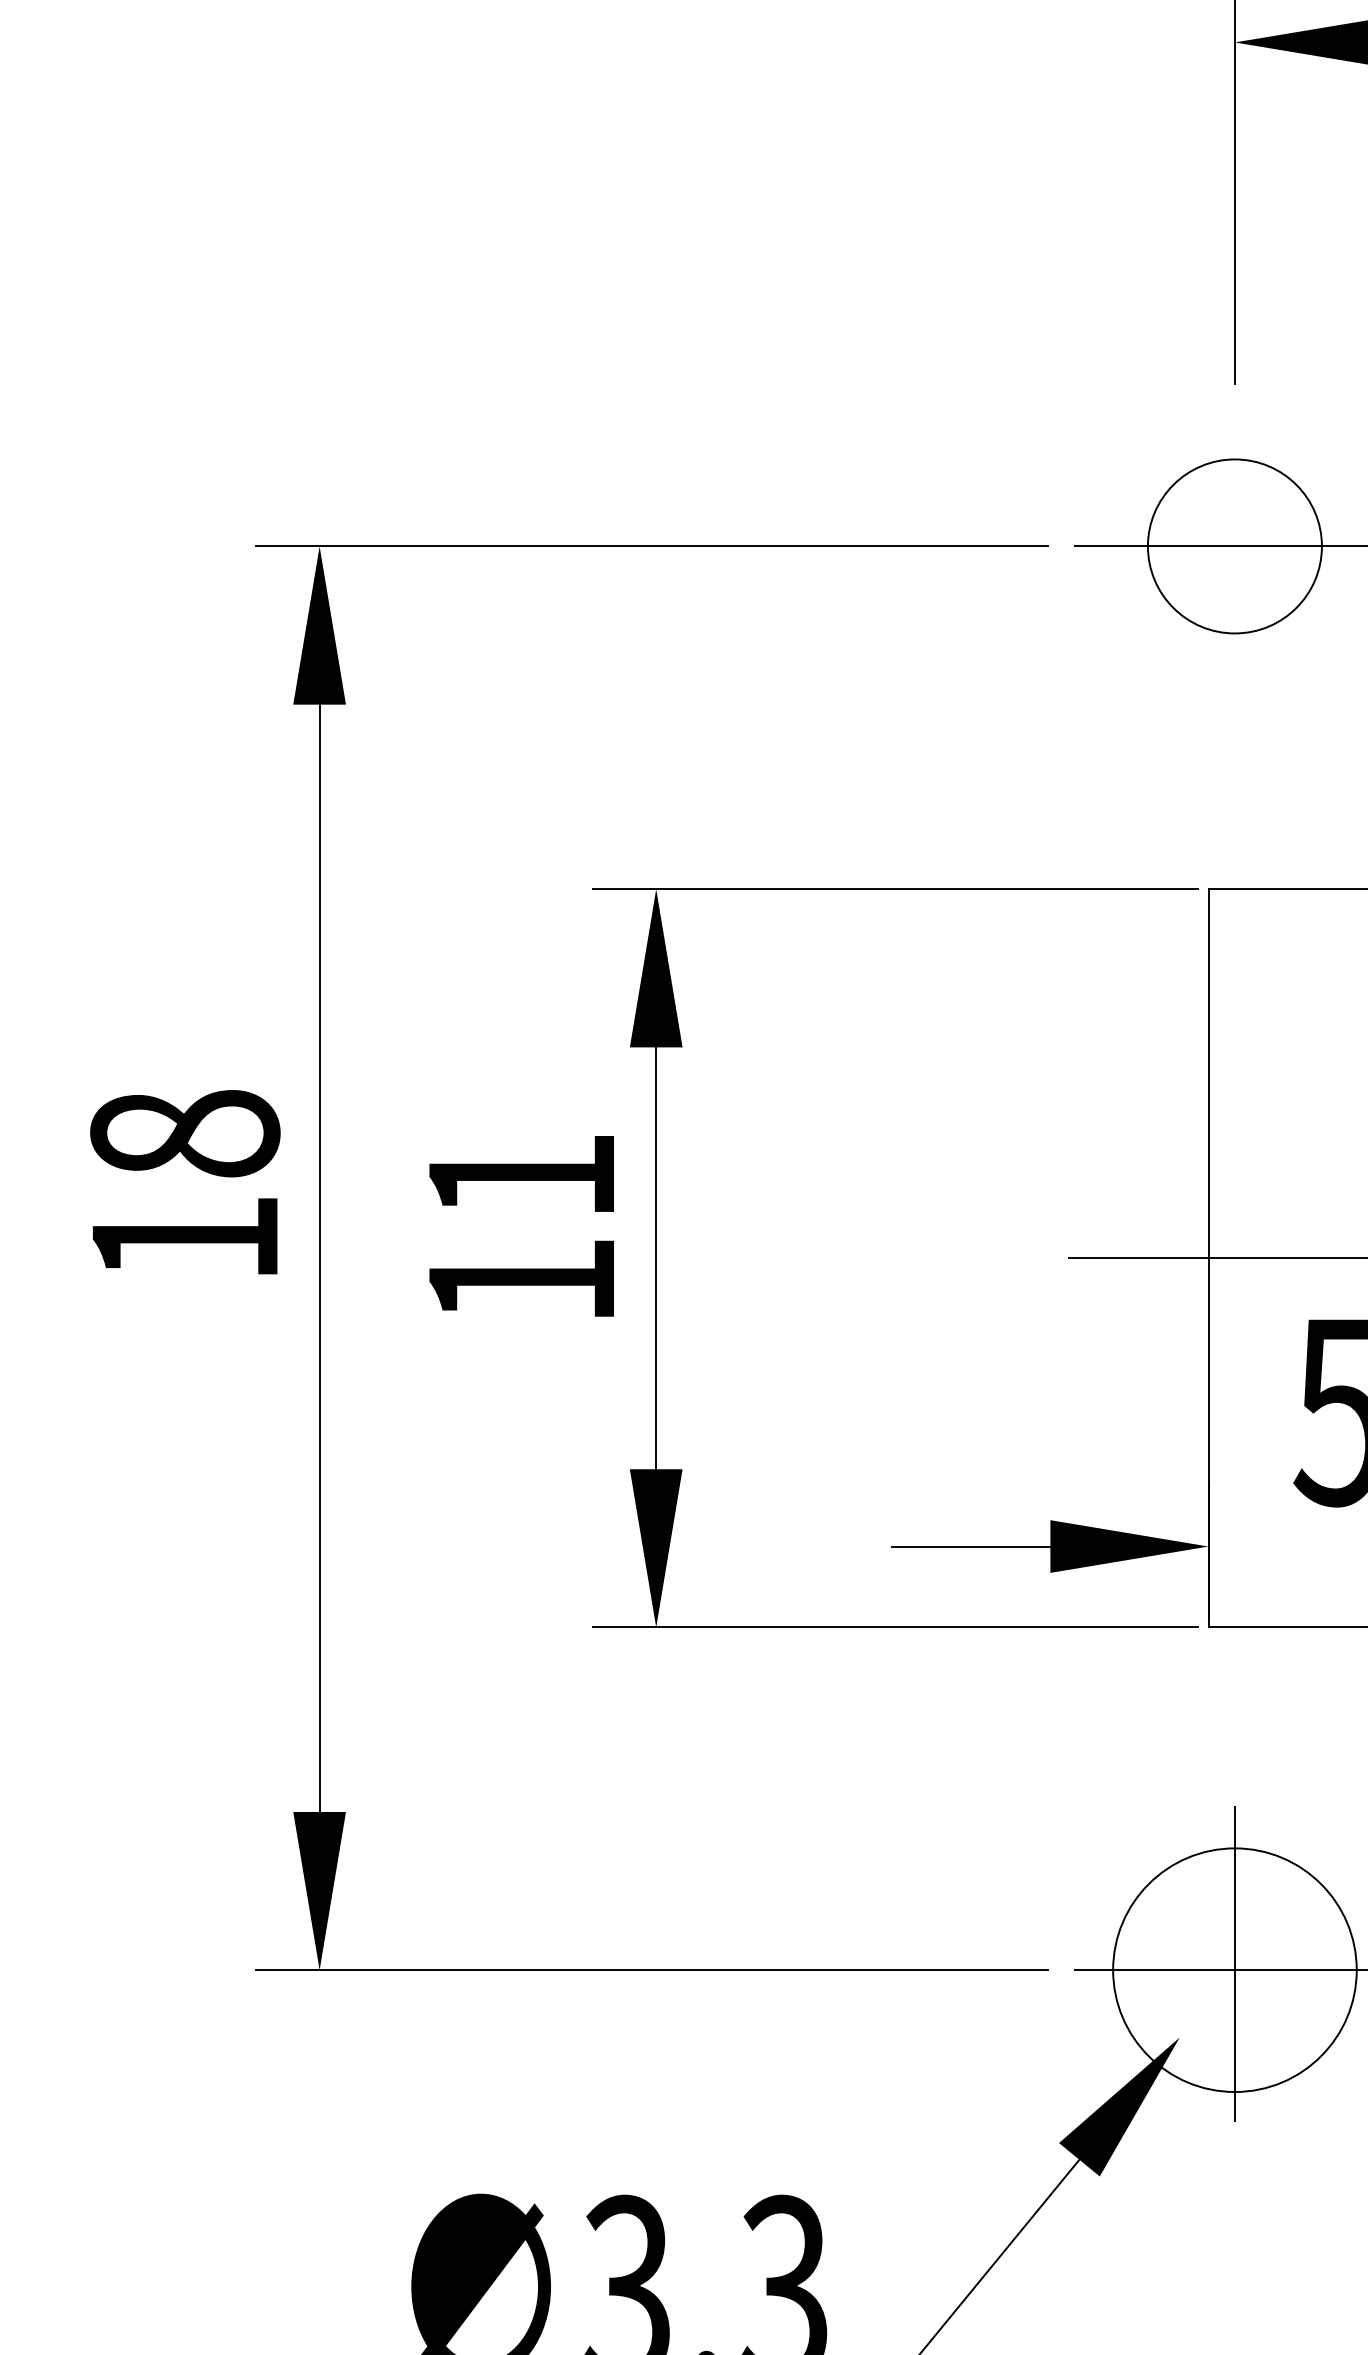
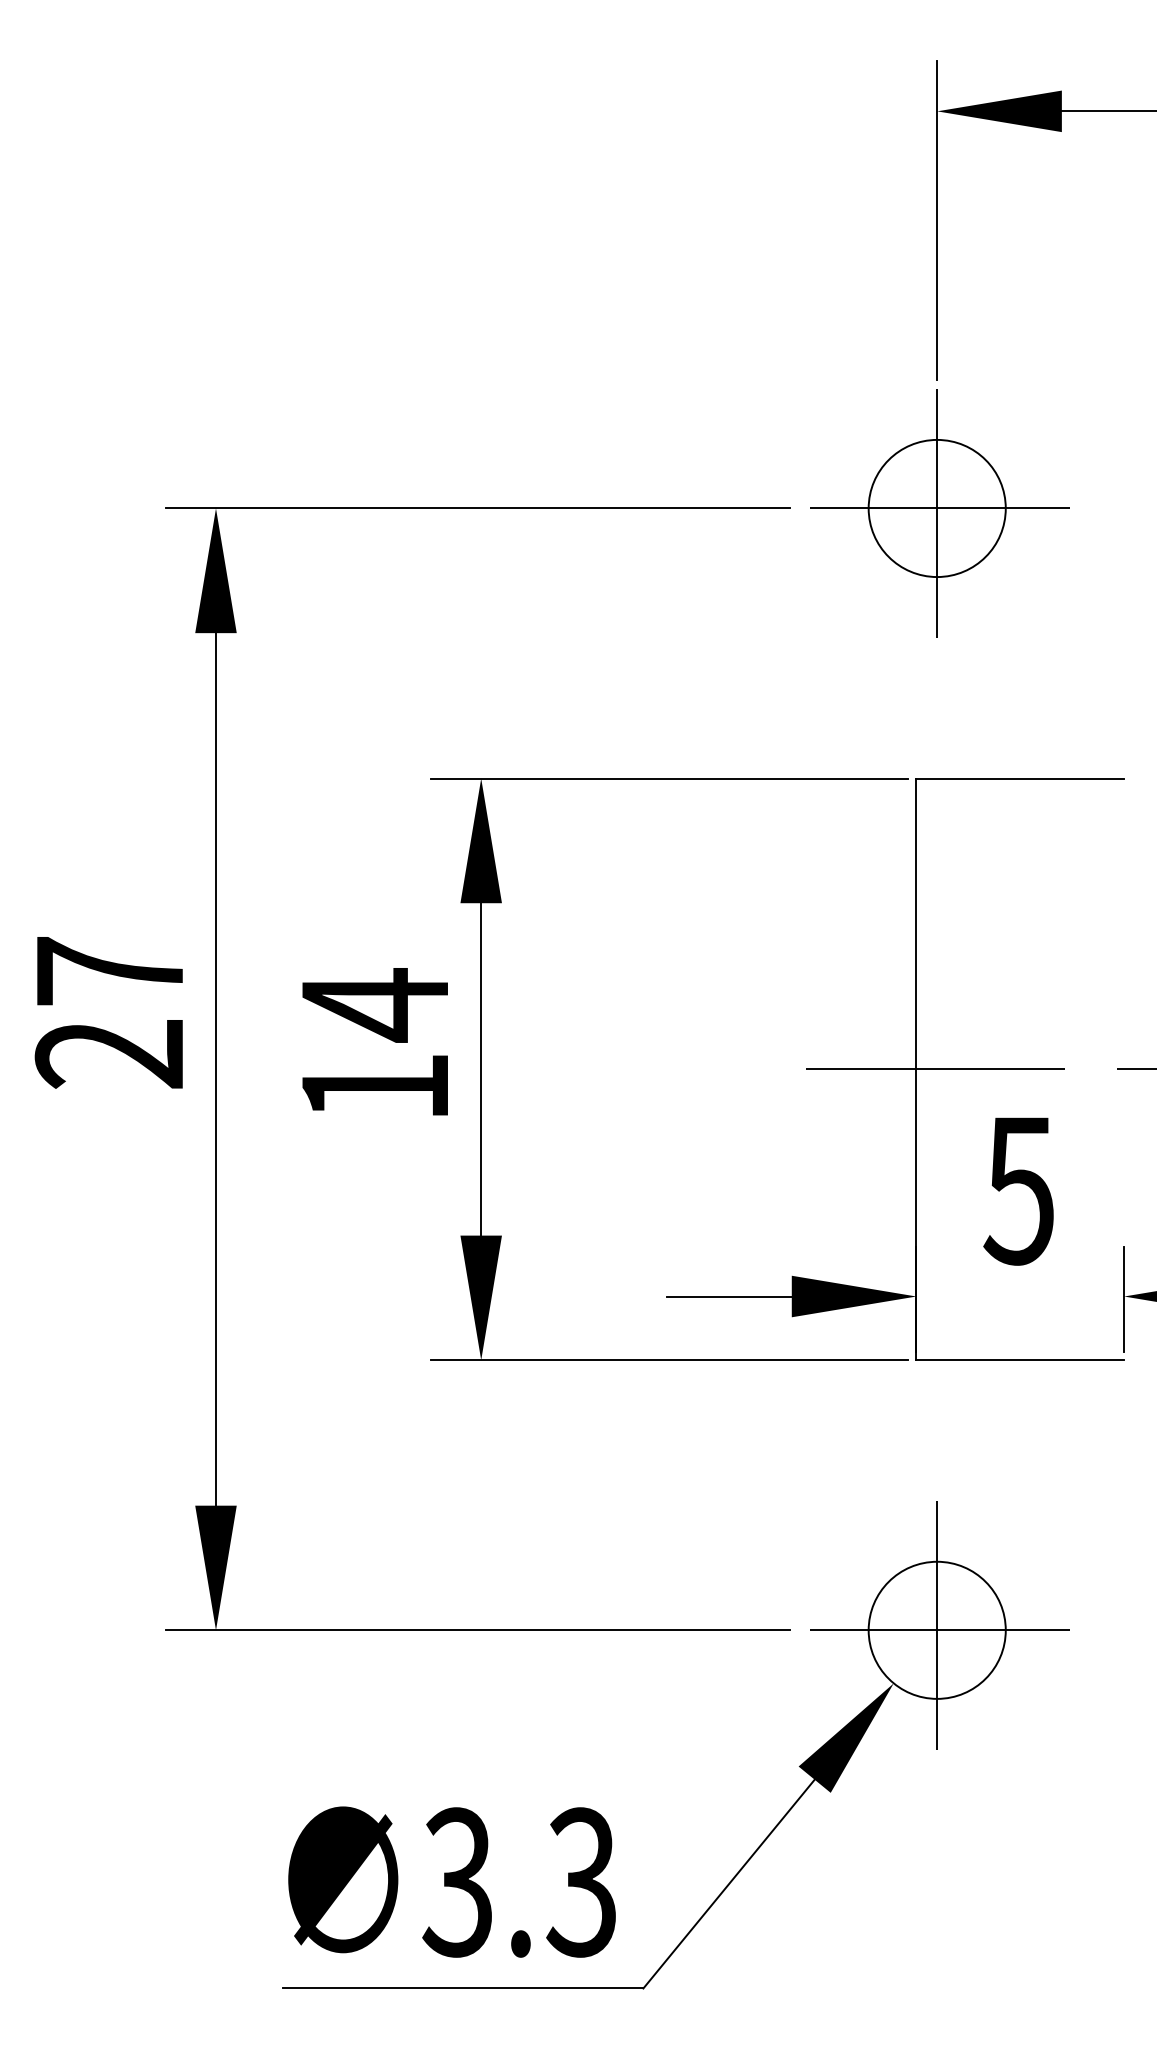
line: (1235, 551) -> (937, 512), added
text: (520, 1177) -> (374, 1005), 11 -> 14
text: (184, 1186) -> (109, 1012), 18 -> 27
circle: (1234, 1969) -> (936, 1629), size x0.71

